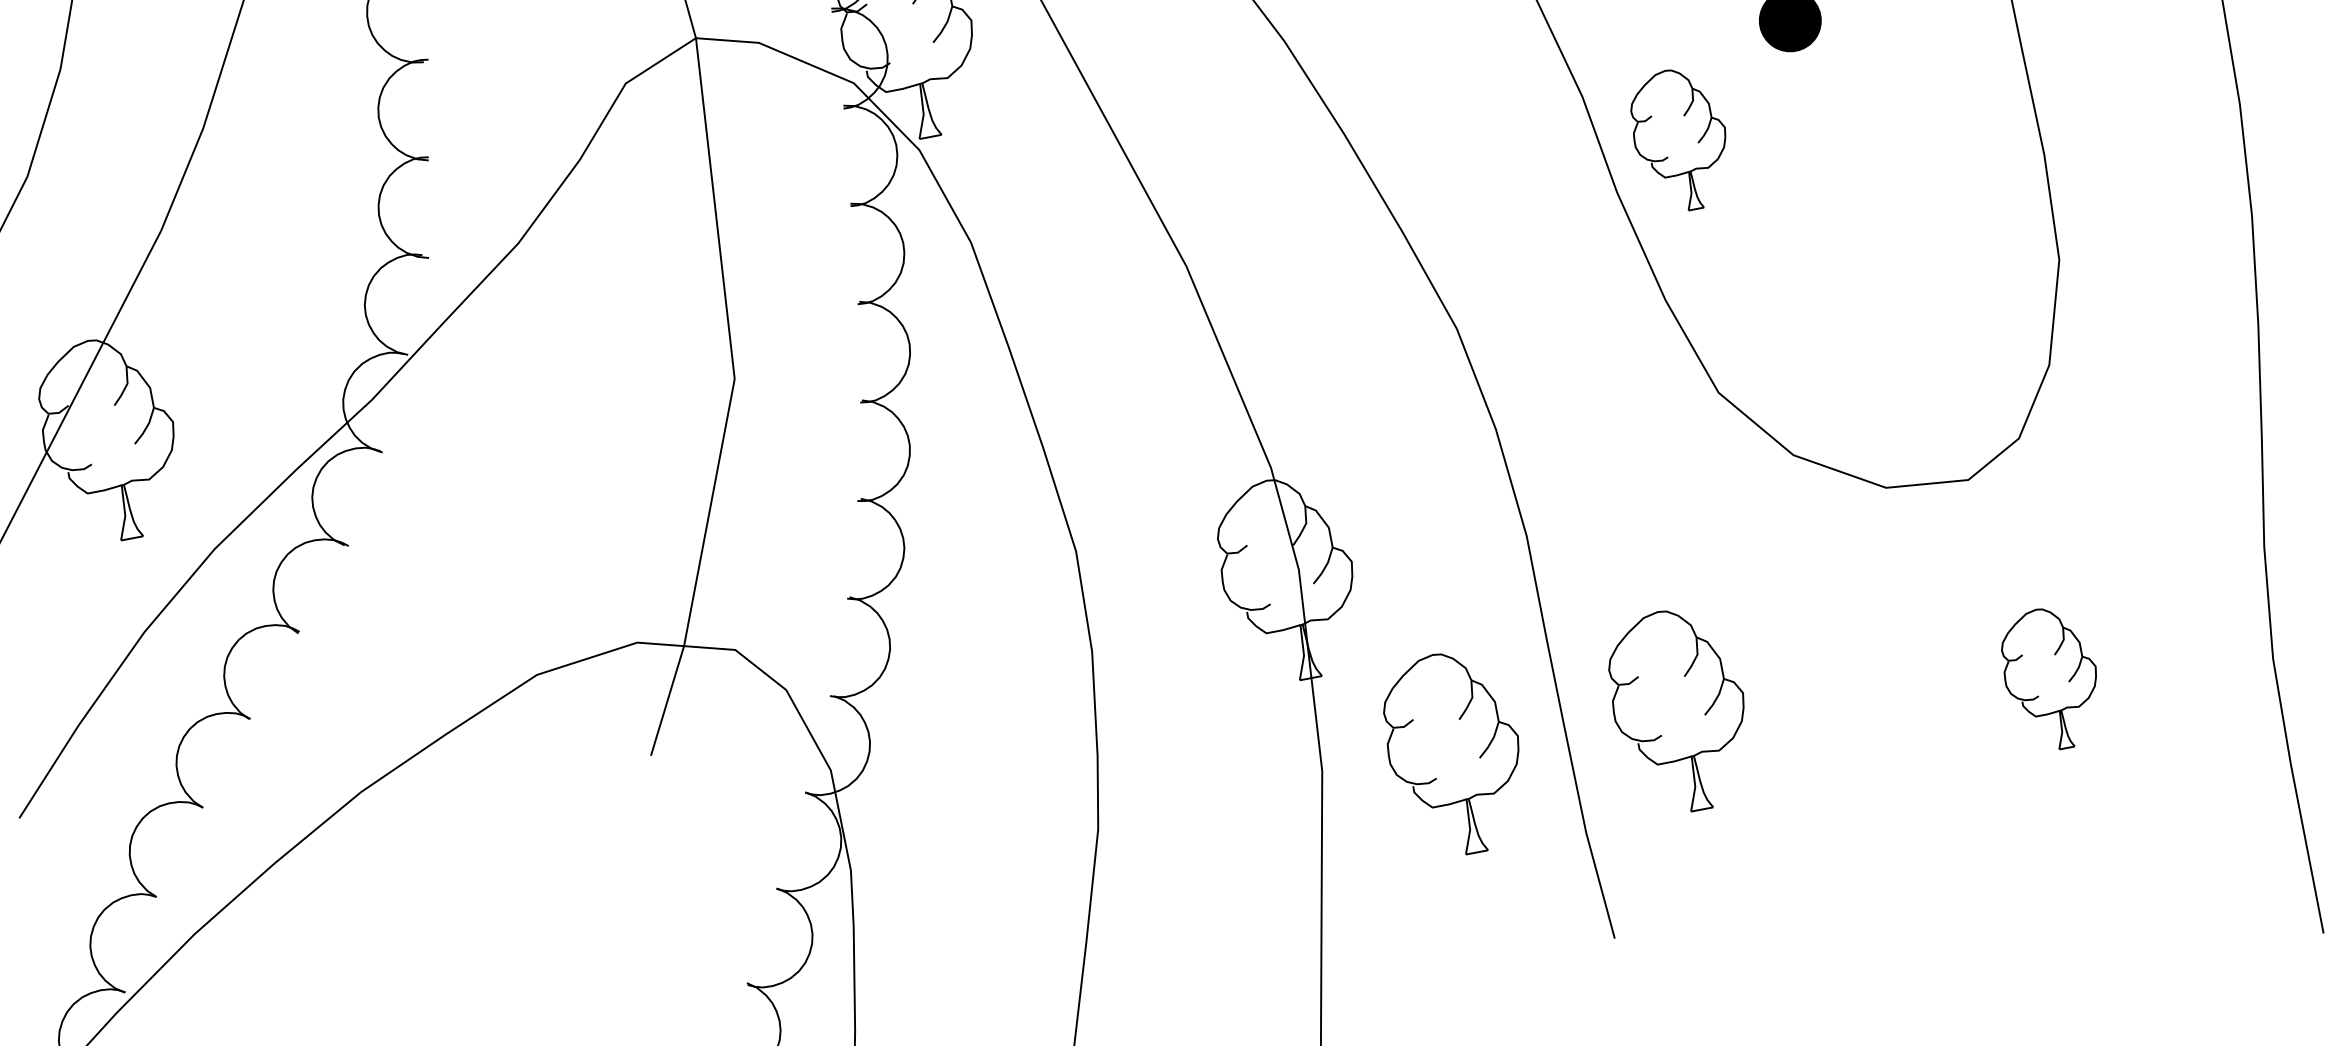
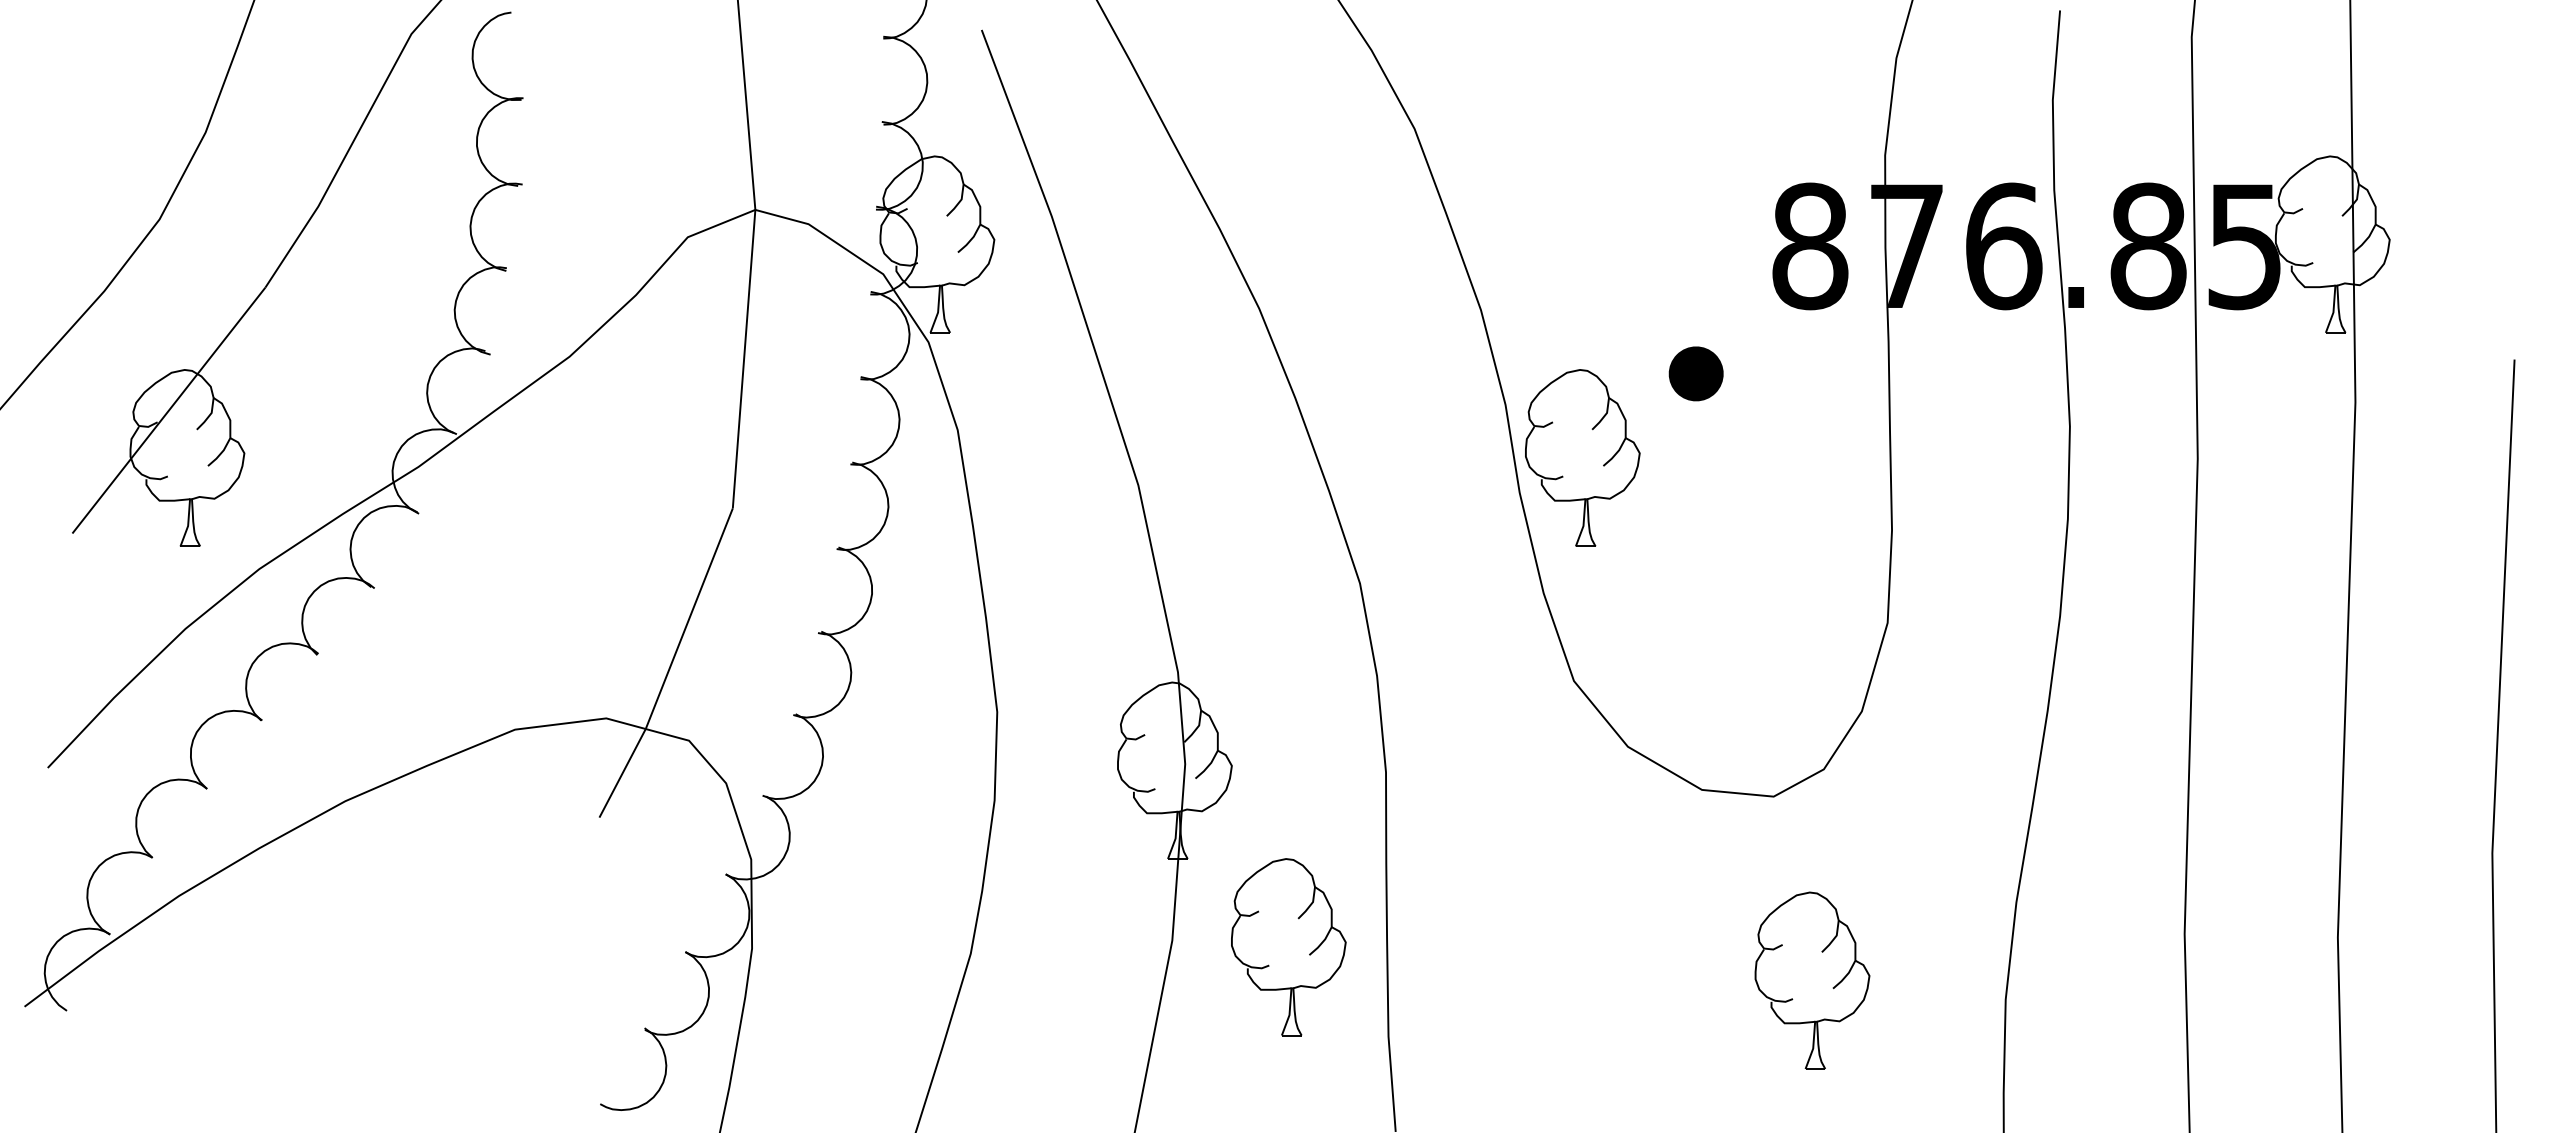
part: (1680, 139) -> (1582, 457), size x1.43
part: (2051, 678) -> (1812, 980), size x1.43
part: (1679, 711) -> (1488, 947), removed

